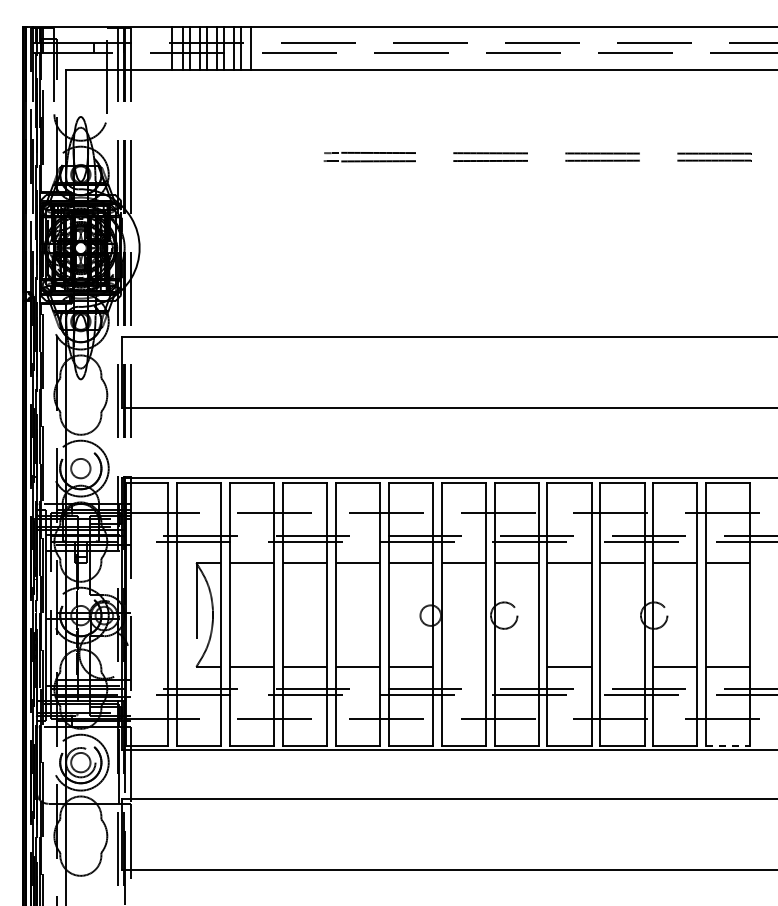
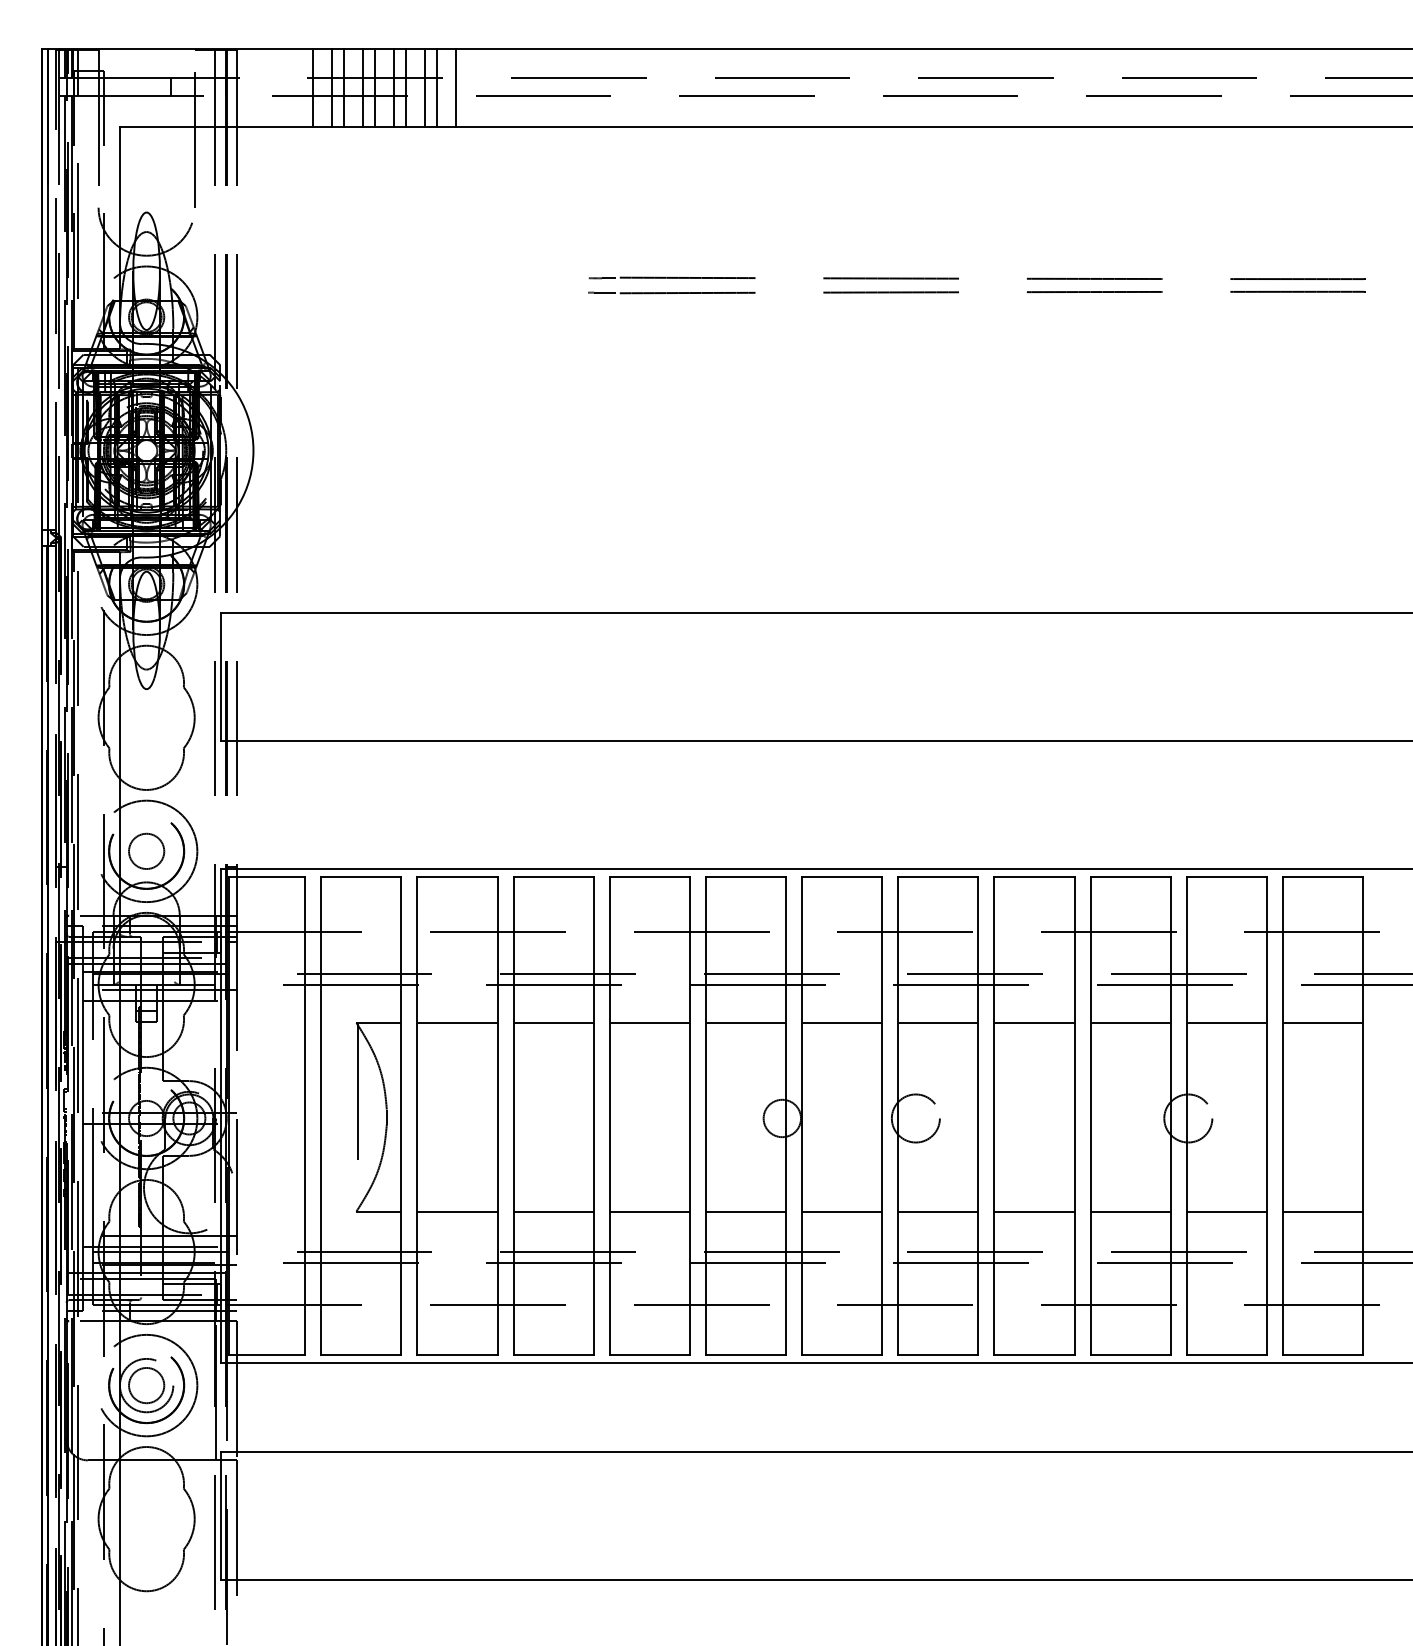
line: (463, 666) -> (841, 1210), added
line: (516, 666) -> (938, 1210), added
line: (622, 666) -> (1130, 1210), added
line: (728, 745) -> (1323, 1354), dashed -> solid

